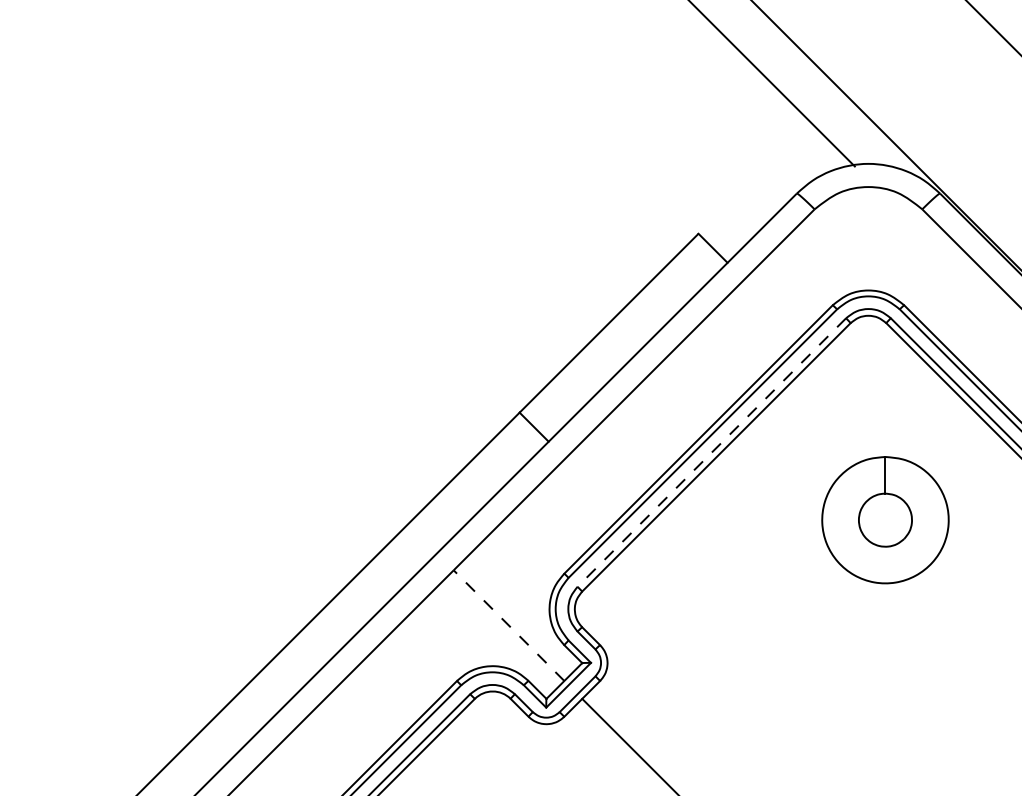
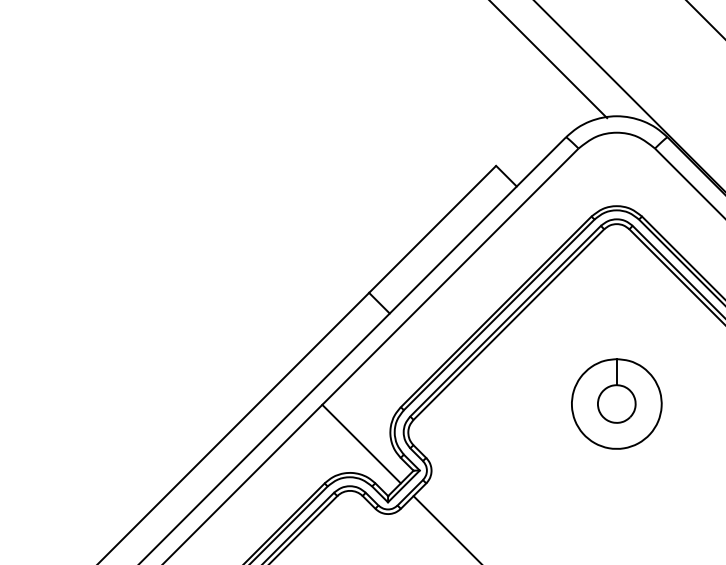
line: (711, 452) -> (505, 321), dashed -> solid
part: (885, 520) -> (616, 404), moved
line: (508, 625) -> (361, 444), dashed -> solid

